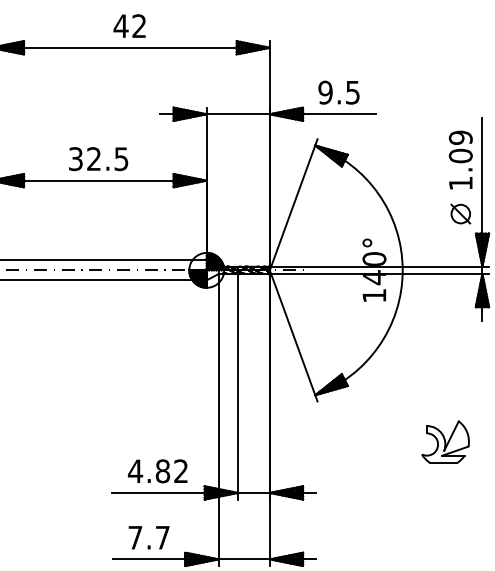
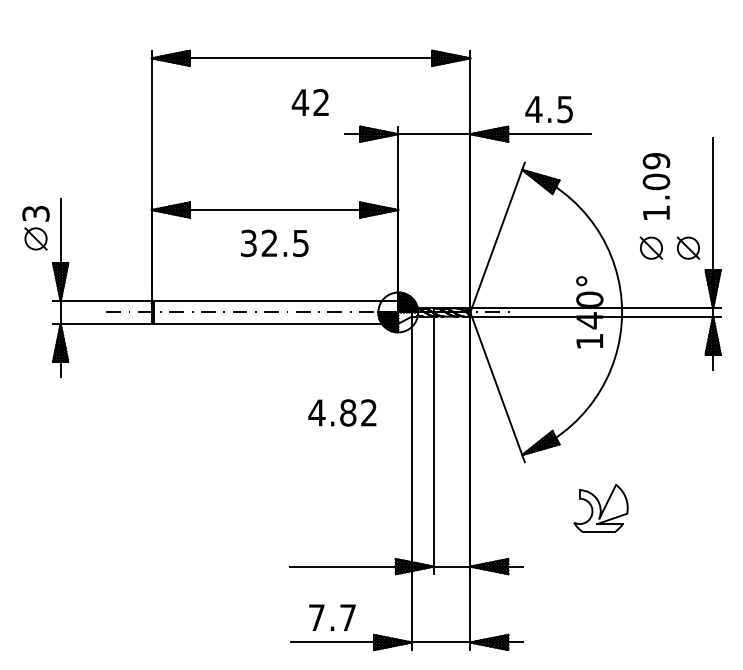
text: (128, 26) -> (309, 102), moved
text: (325, 92) -> (533, 109), 9.5 -> 4.5
text: (98, 159) -> (274, 243), moved
text: (460, 160) -> (656, 186), moved
part: (428, 213) -> (651, 247), added
part: (445, 441) -> (600, 507), moved
text: (157, 470) -> (342, 412), moved

